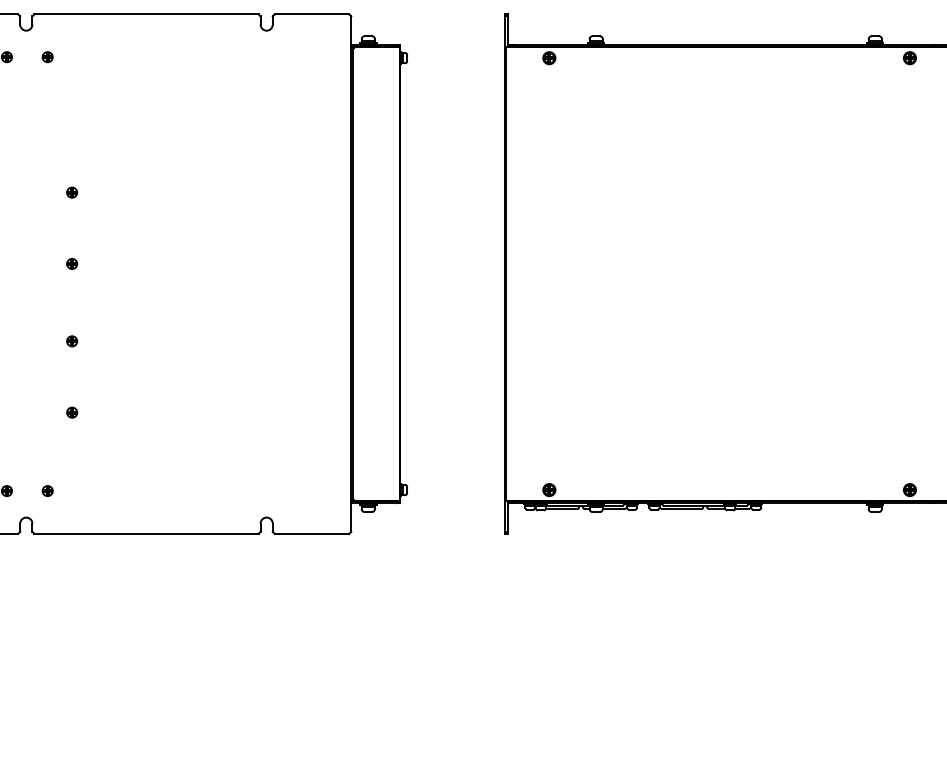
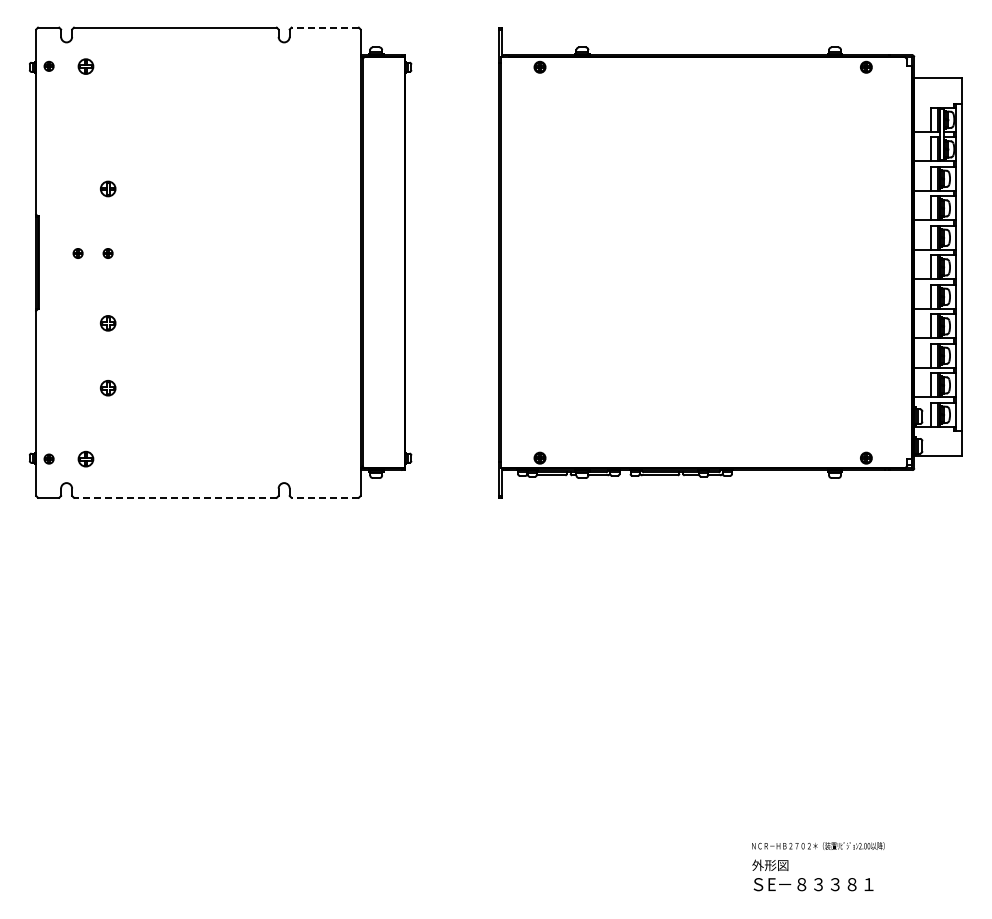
line: (312, 14) -> (325, 27), solid -> dashed
part: (47, 56) -> (85, 65), size x1.6
part: (71, 192) -> (107, 188), size x1.6
part: (38, 263) -> (77, 253), added
part: (71, 341) -> (107, 323), size x1.6
part: (71, 411) -> (107, 387), size x1.6
part: (47, 490) -> (85, 458), size x1.6
line: (145, 533) -> (174, 497), solid -> dashed
line: (312, 533) -> (325, 497), solid -> dashed

